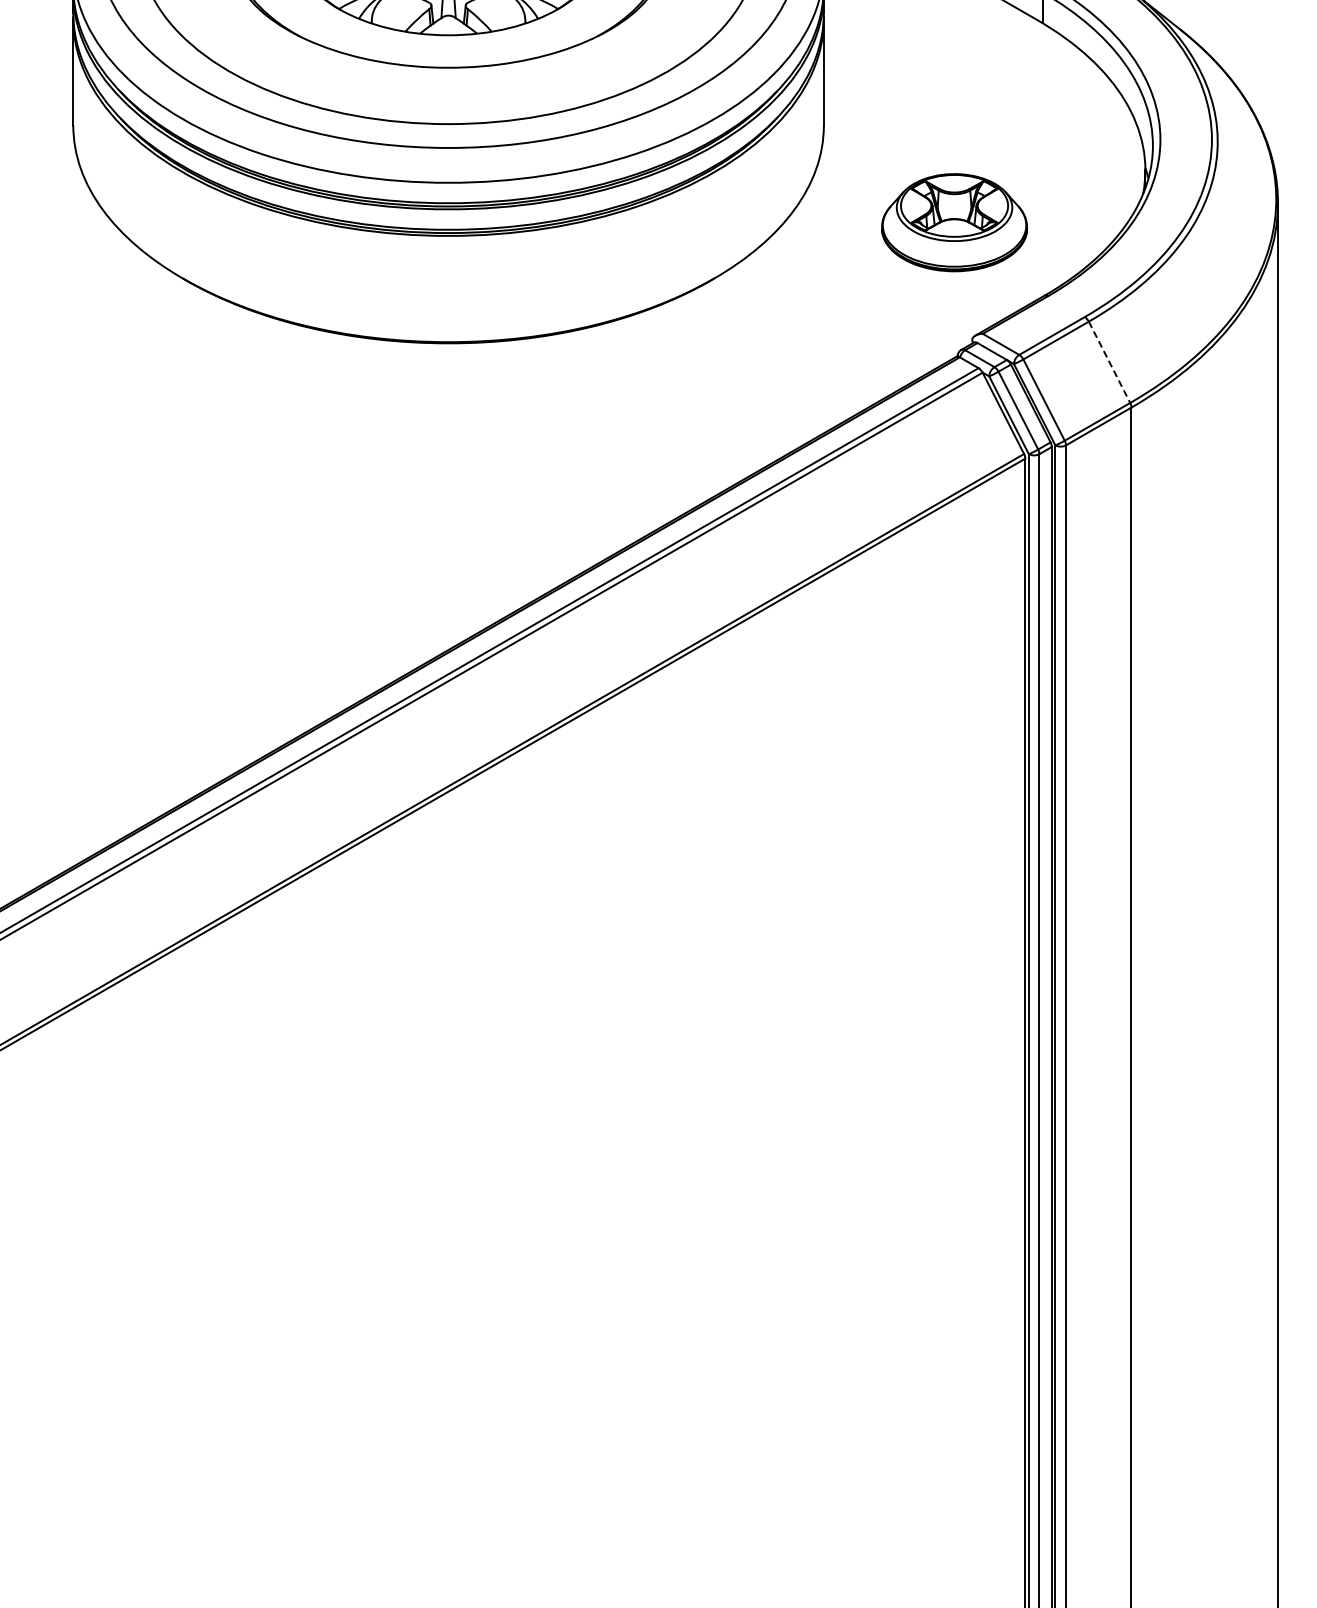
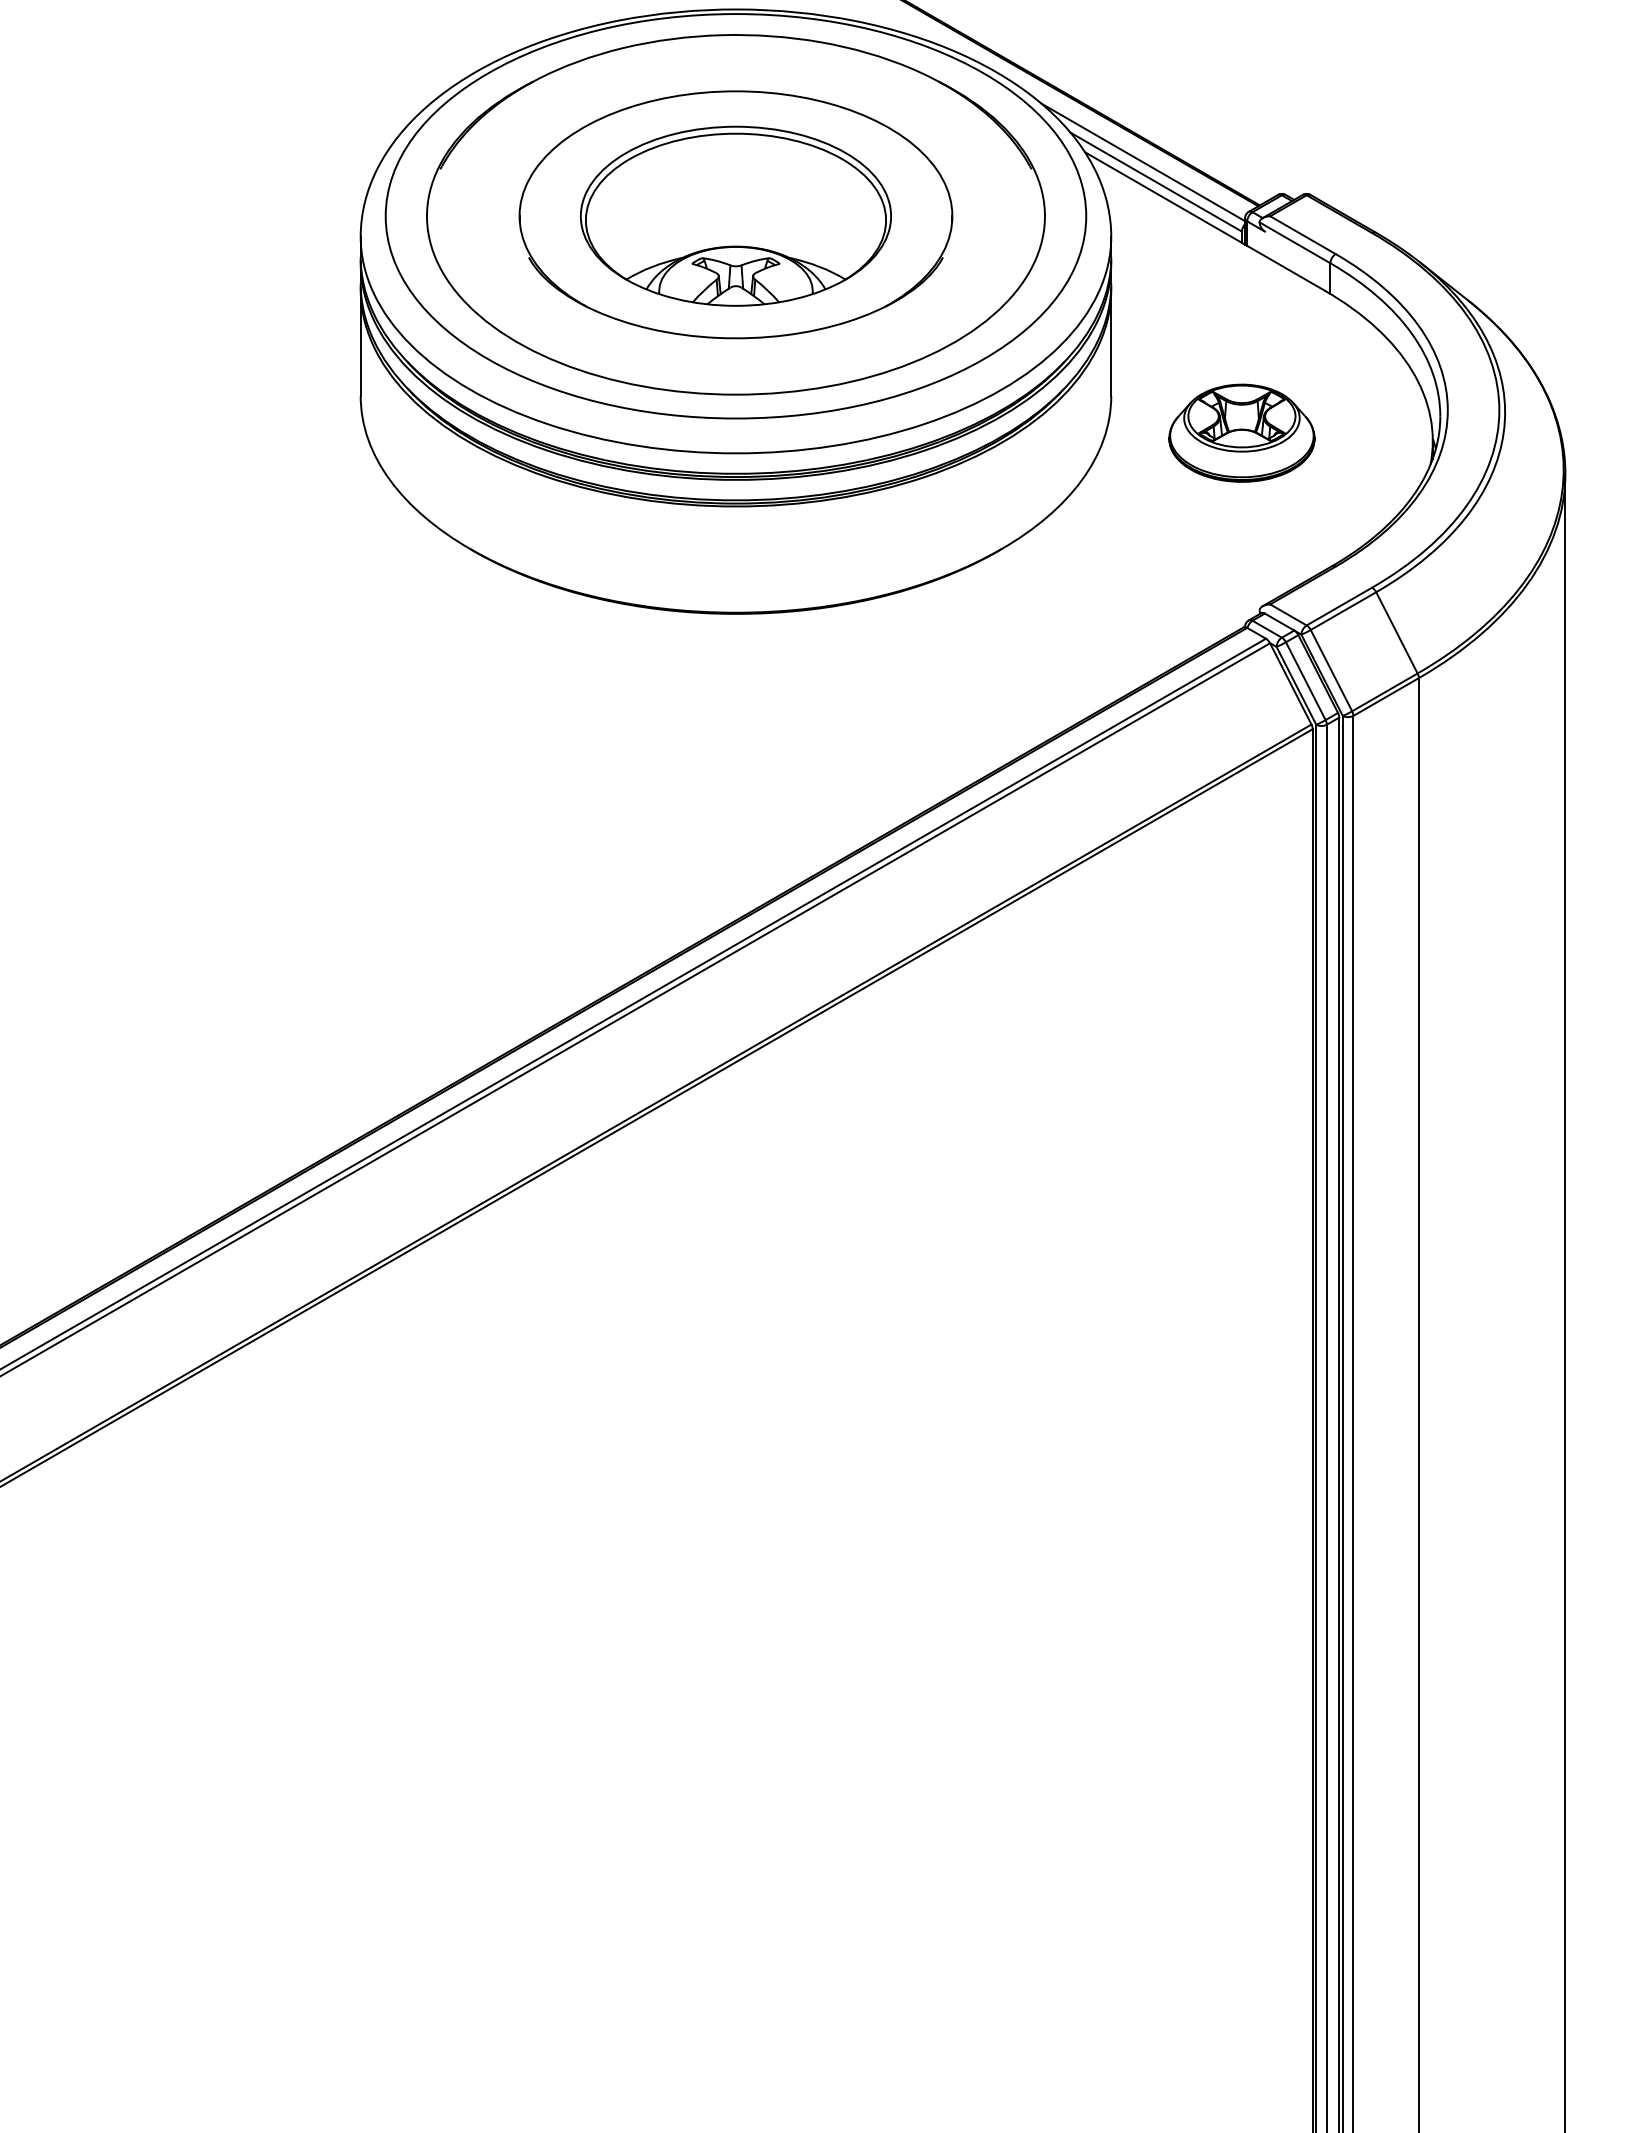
part: (954, 221) -> (1241, 432), moved
line: (1109, 361) -> (1396, 632), dashed -> solid

